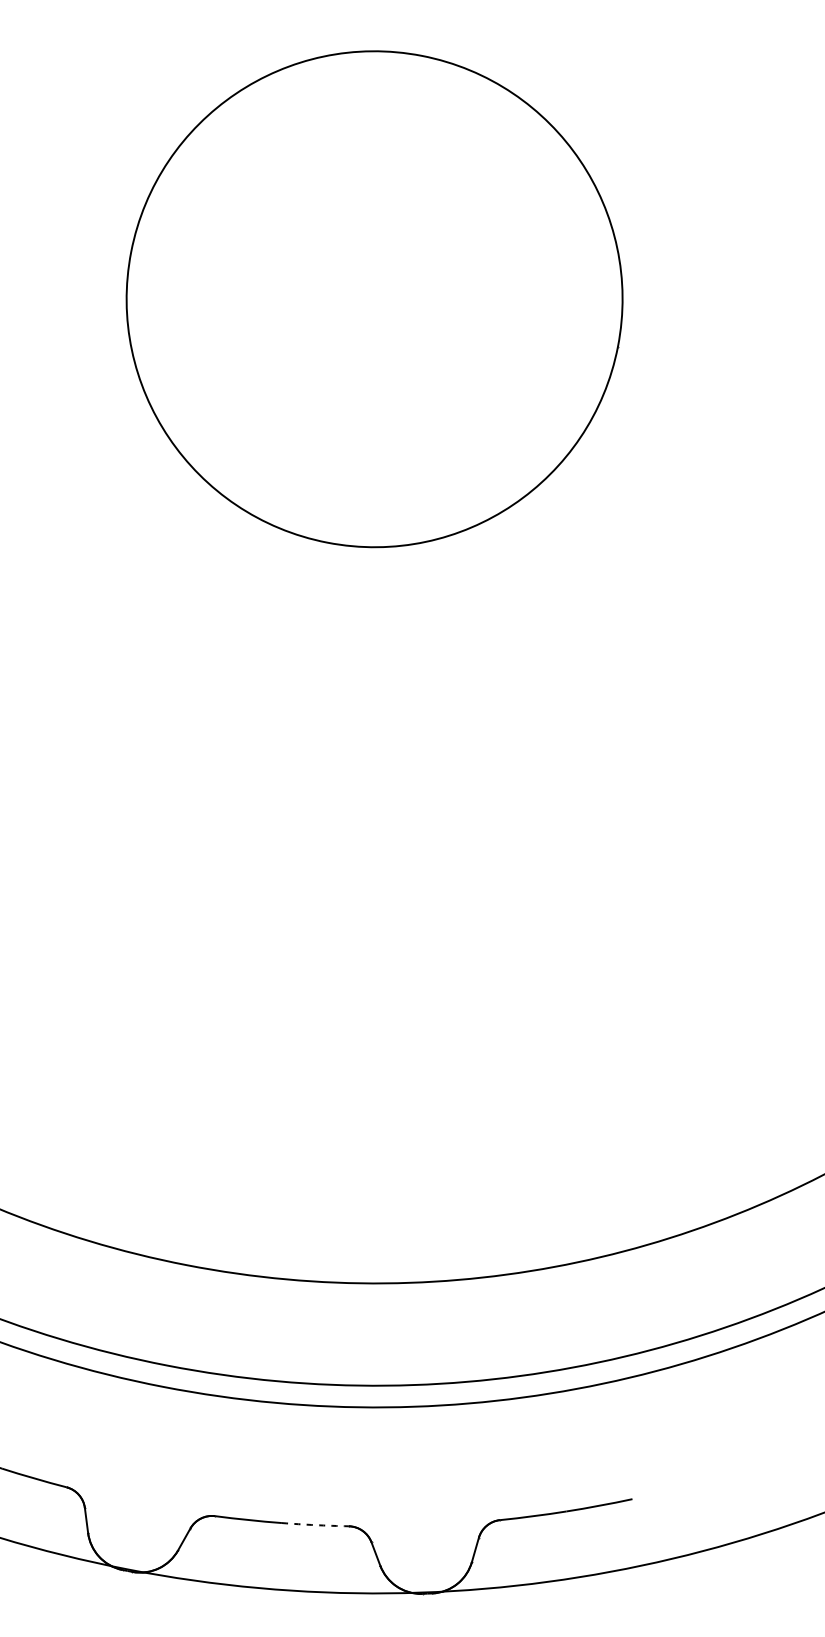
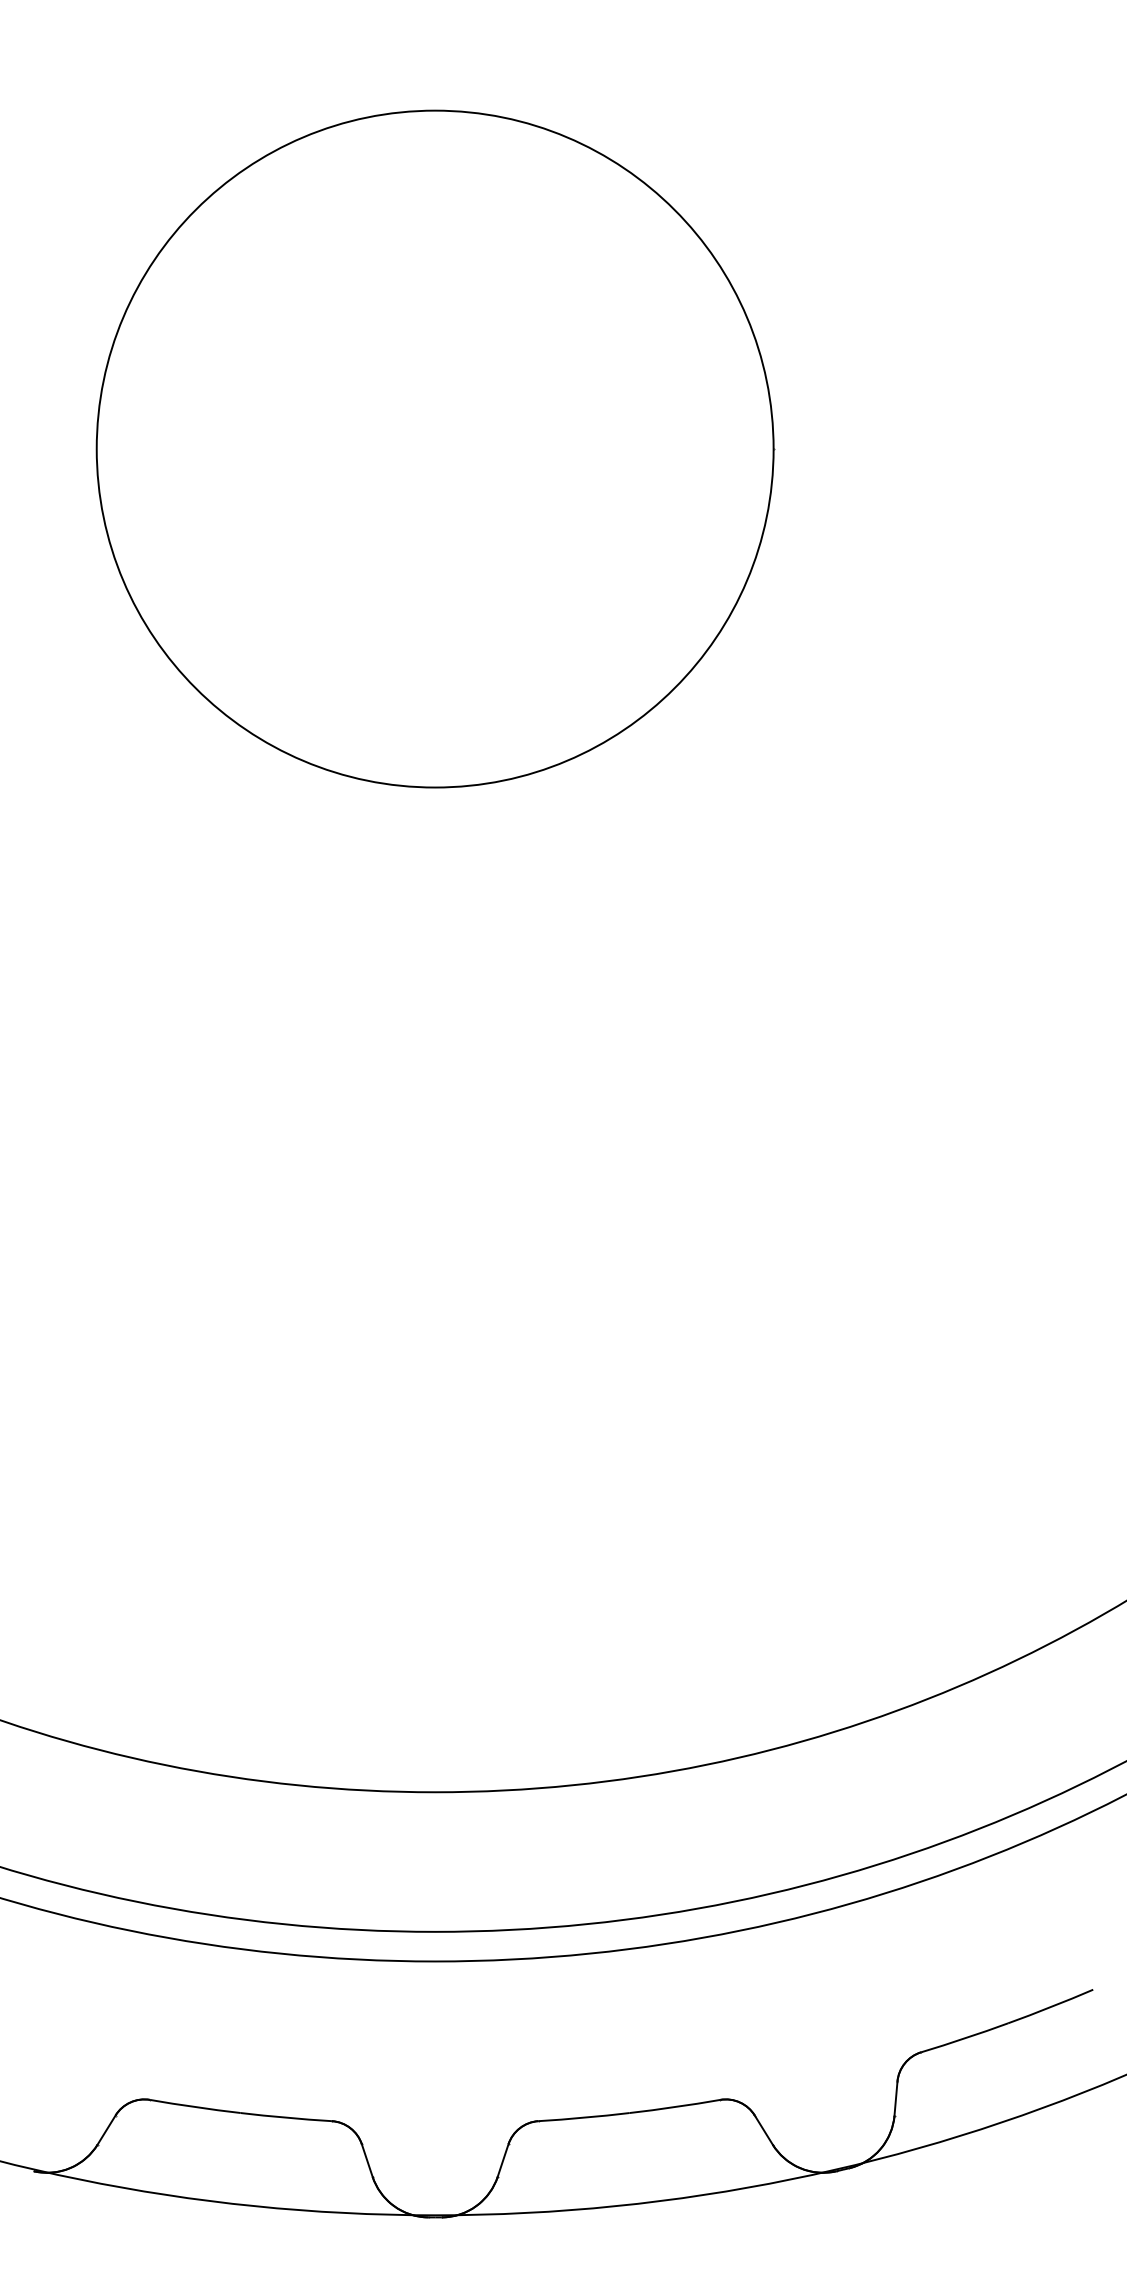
arc: (315, 1525) -> (675, 2107), dashed -> solid

